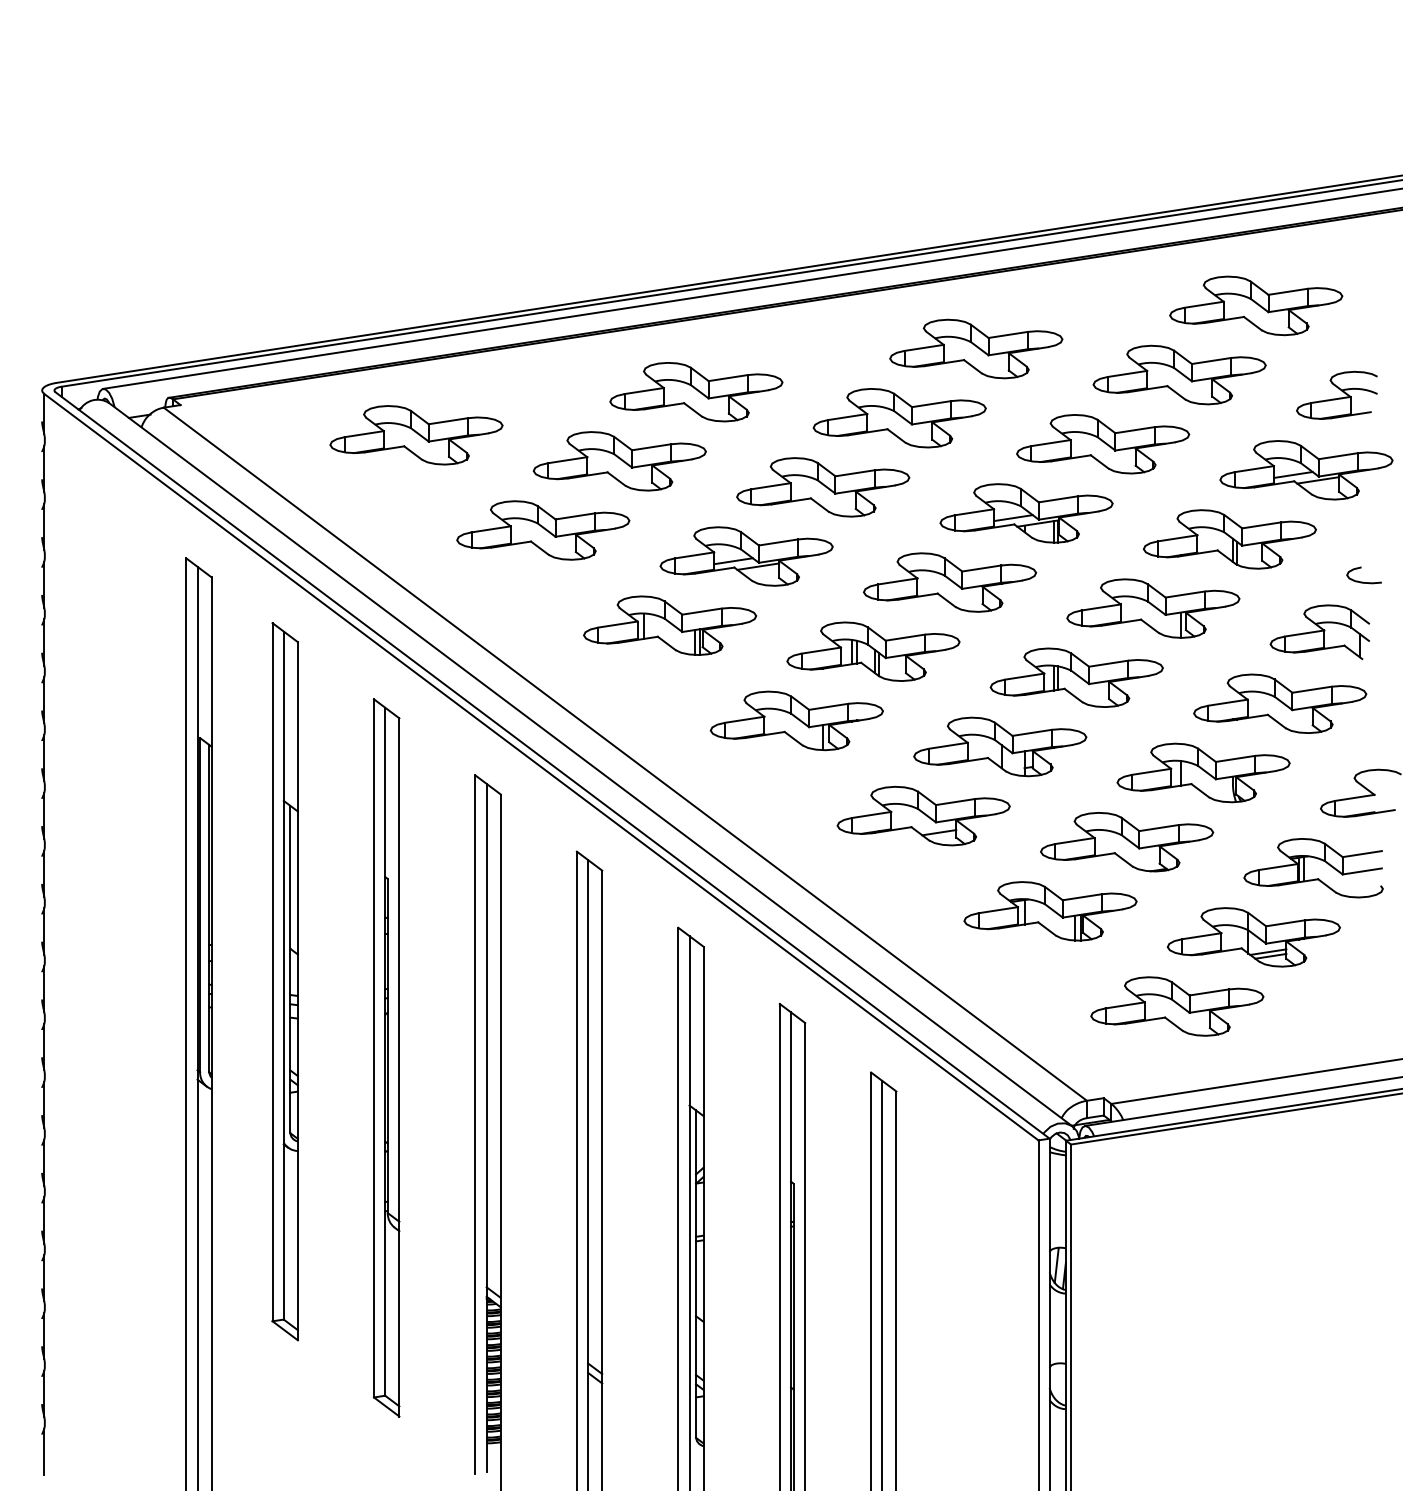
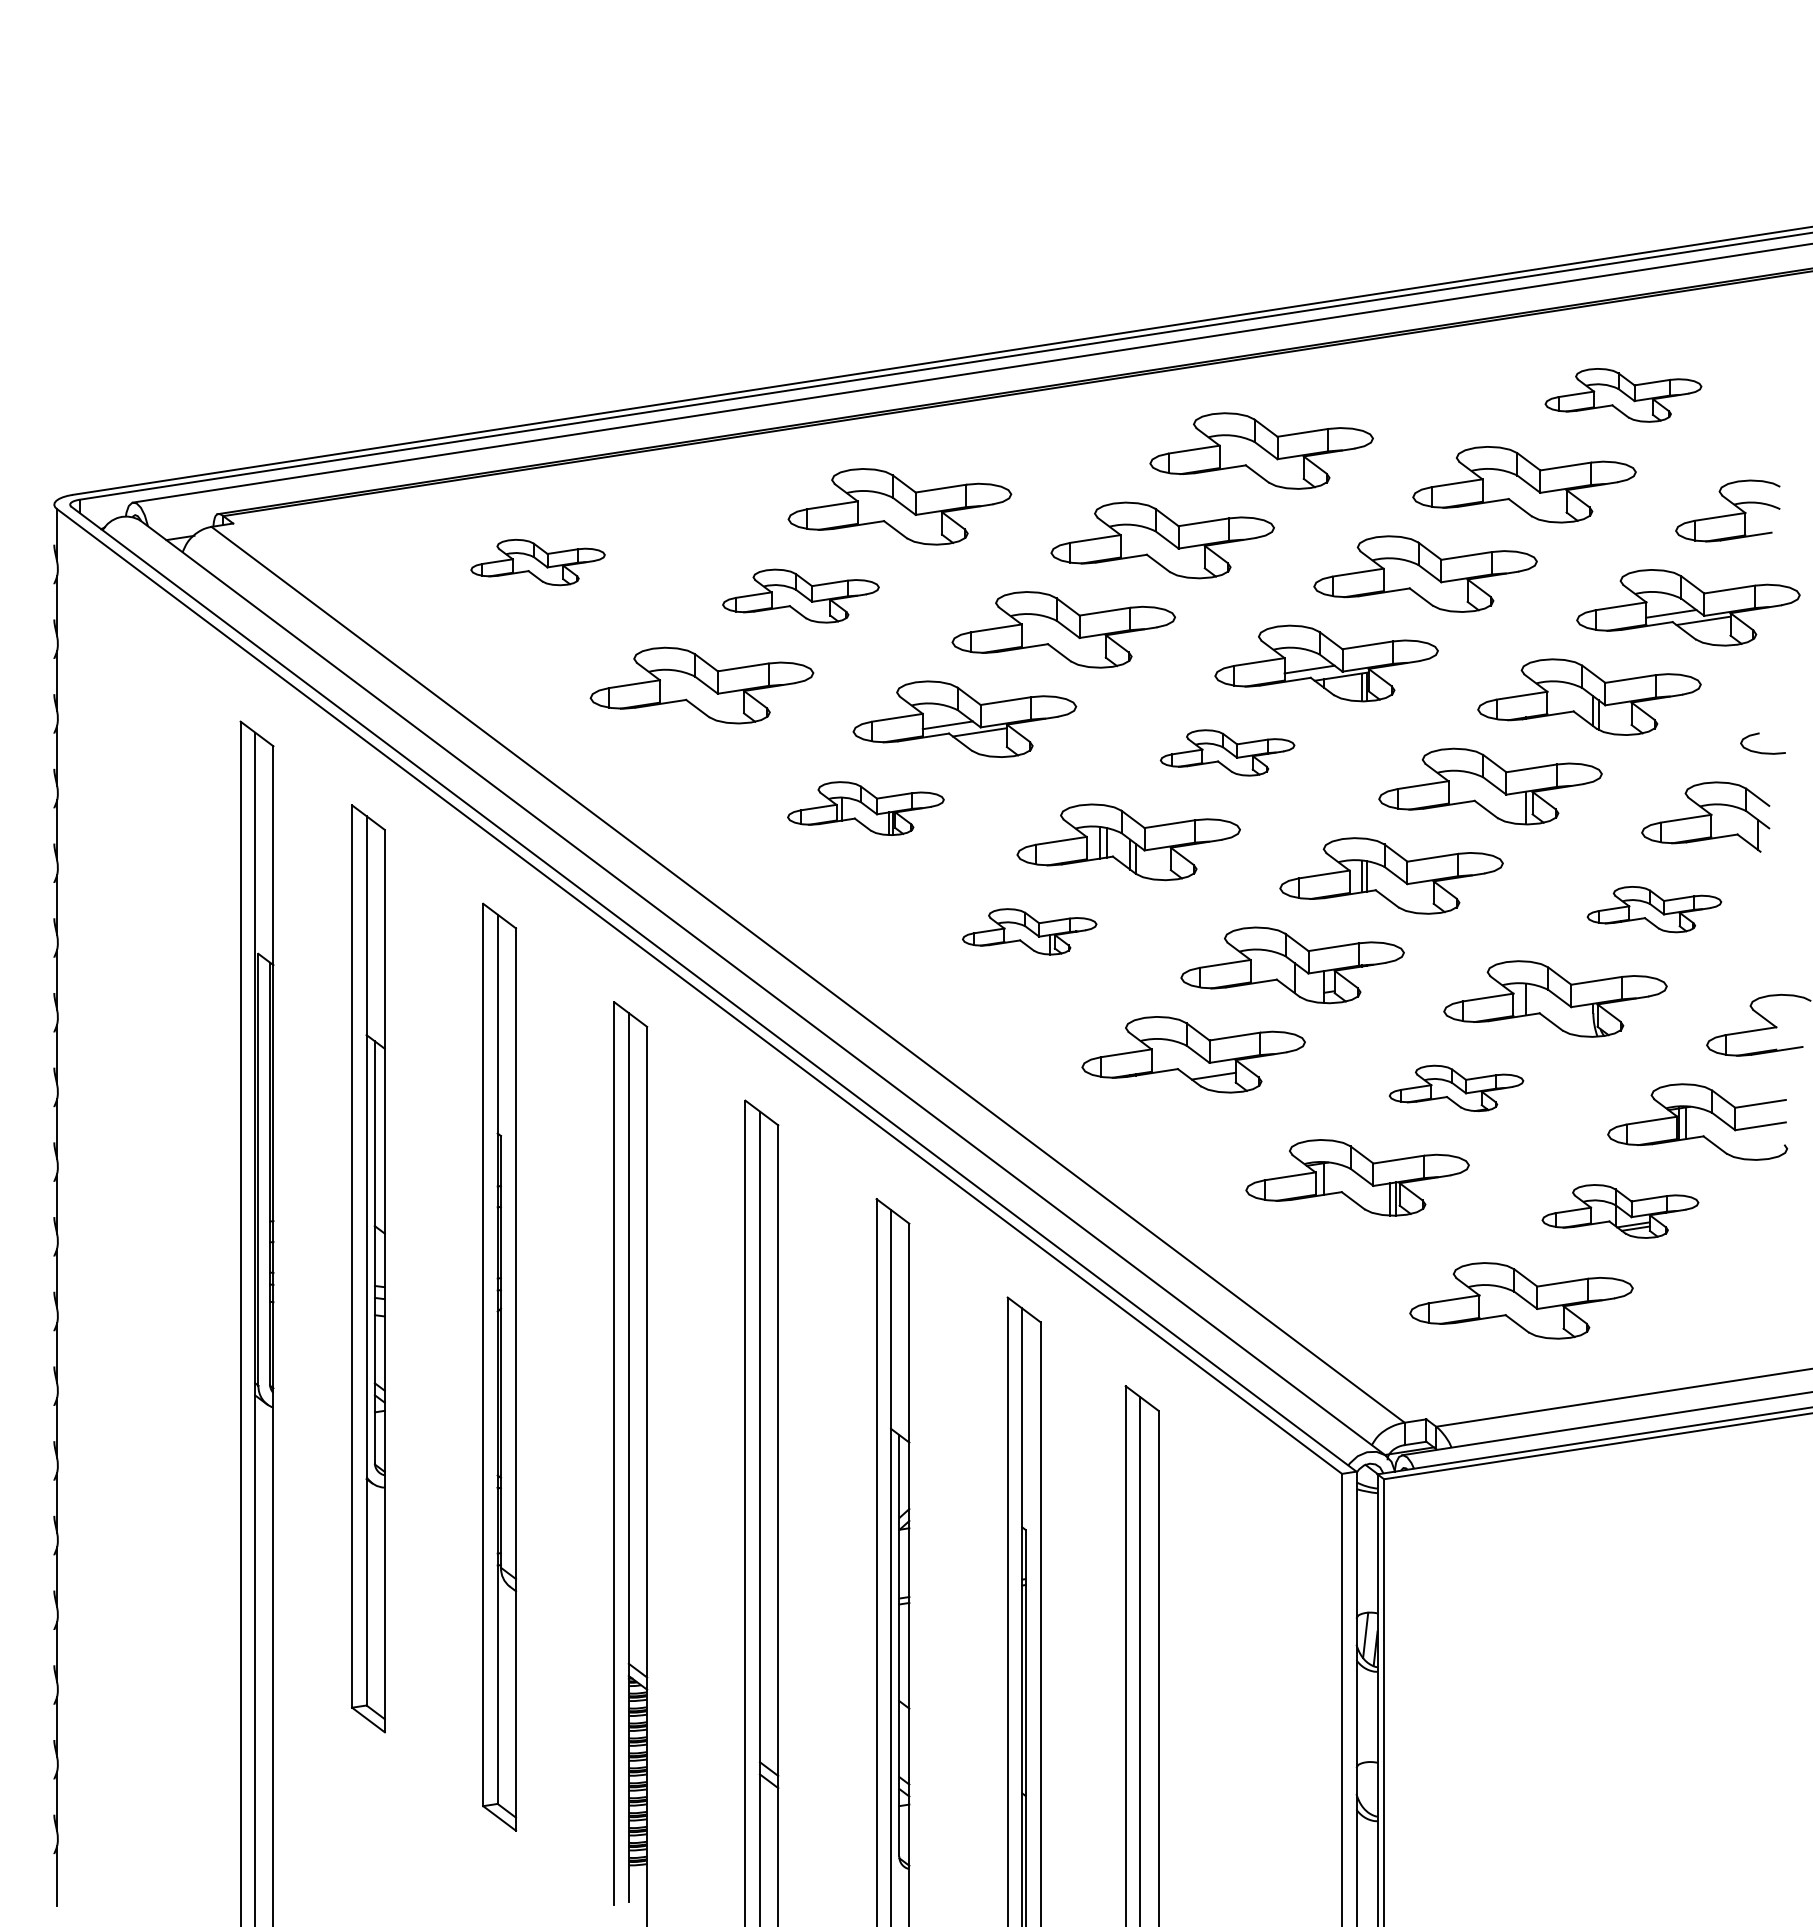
part: (1256, 306) -> (1623, 395), size x0.7
part: (416, 435) -> (537, 562), size x0.6
part: (619, 460) -> (800, 595), size x0.7
part: (949, 582) -> (1227, 752), size x0.6
part: (669, 625) -> (865, 808), size x0.7
part: (1280, 703) -> (1654, 909), size x0.6
part: (796, 720) -> (1029, 931), size x0.6
part: (1127, 842) -> (1456, 1088), size x0.6
part: (1253, 937) -> (1620, 1211), size x0.7

